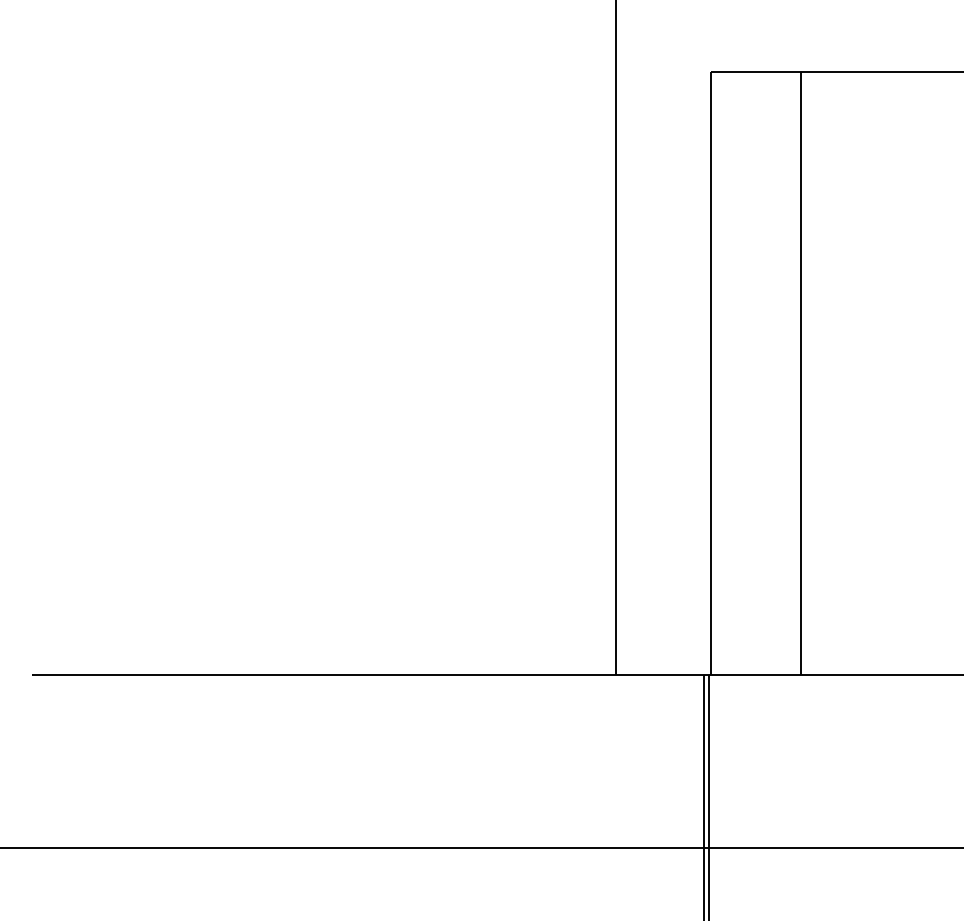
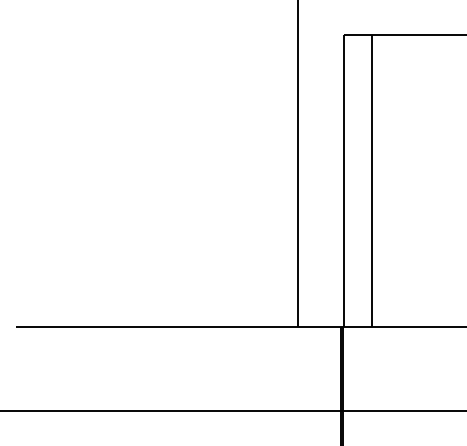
line: (800, 374) -> (371, 181), moved

